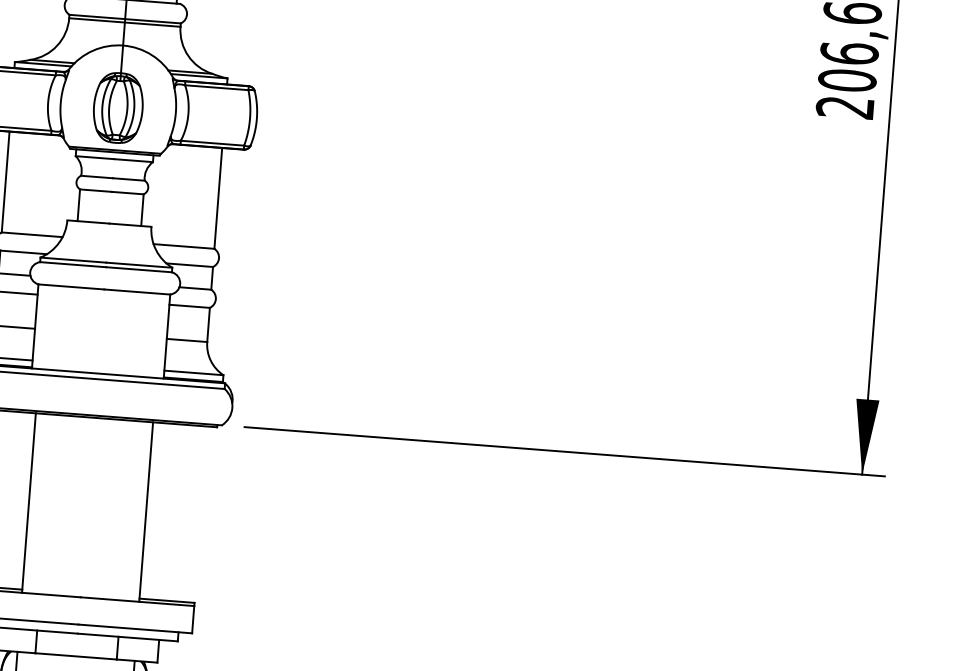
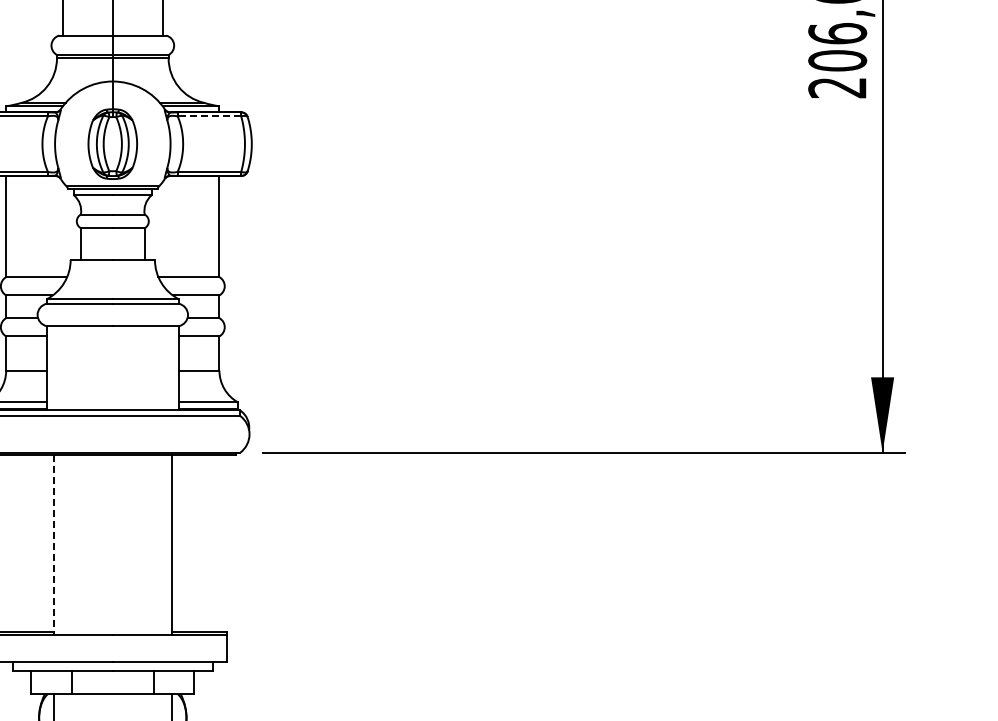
line: (216, 87) -> (209, 116), solid -> dashed
line: (29, 503) -> (54, 545), solid -> dashed

